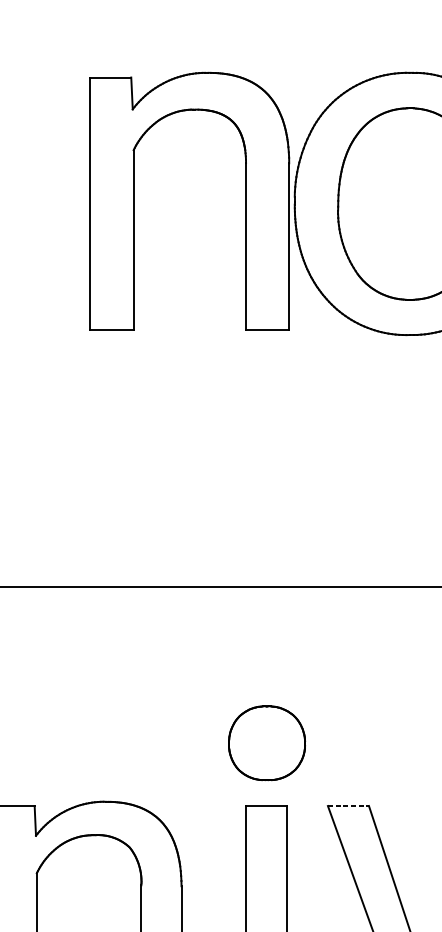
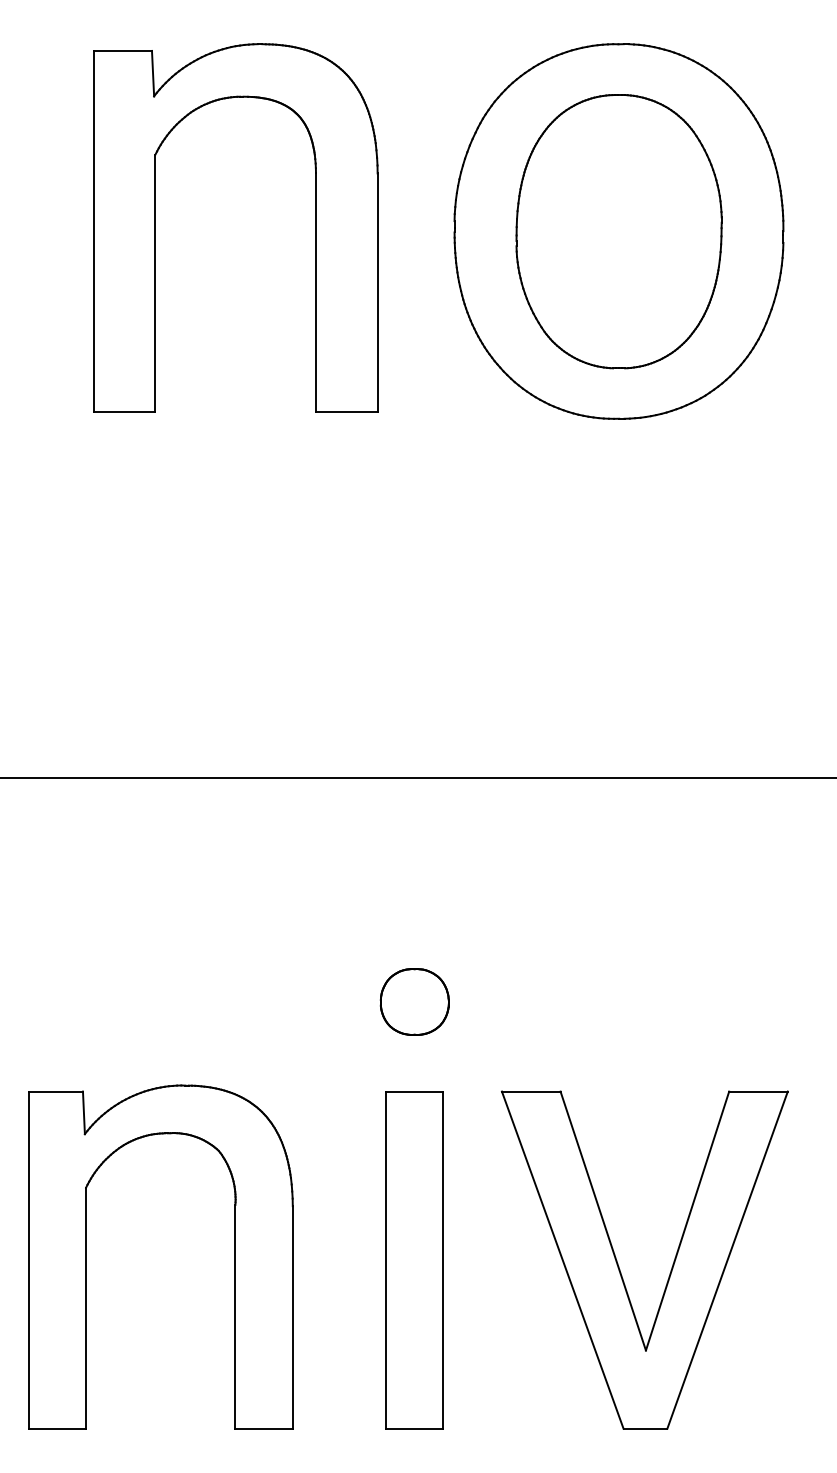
part: (133, 201) -> (155, 227), moved
part: (266, 742) -> (414, 1001), size x0.62
line: (348, 805) -> (531, 1091), dashed -> solid

